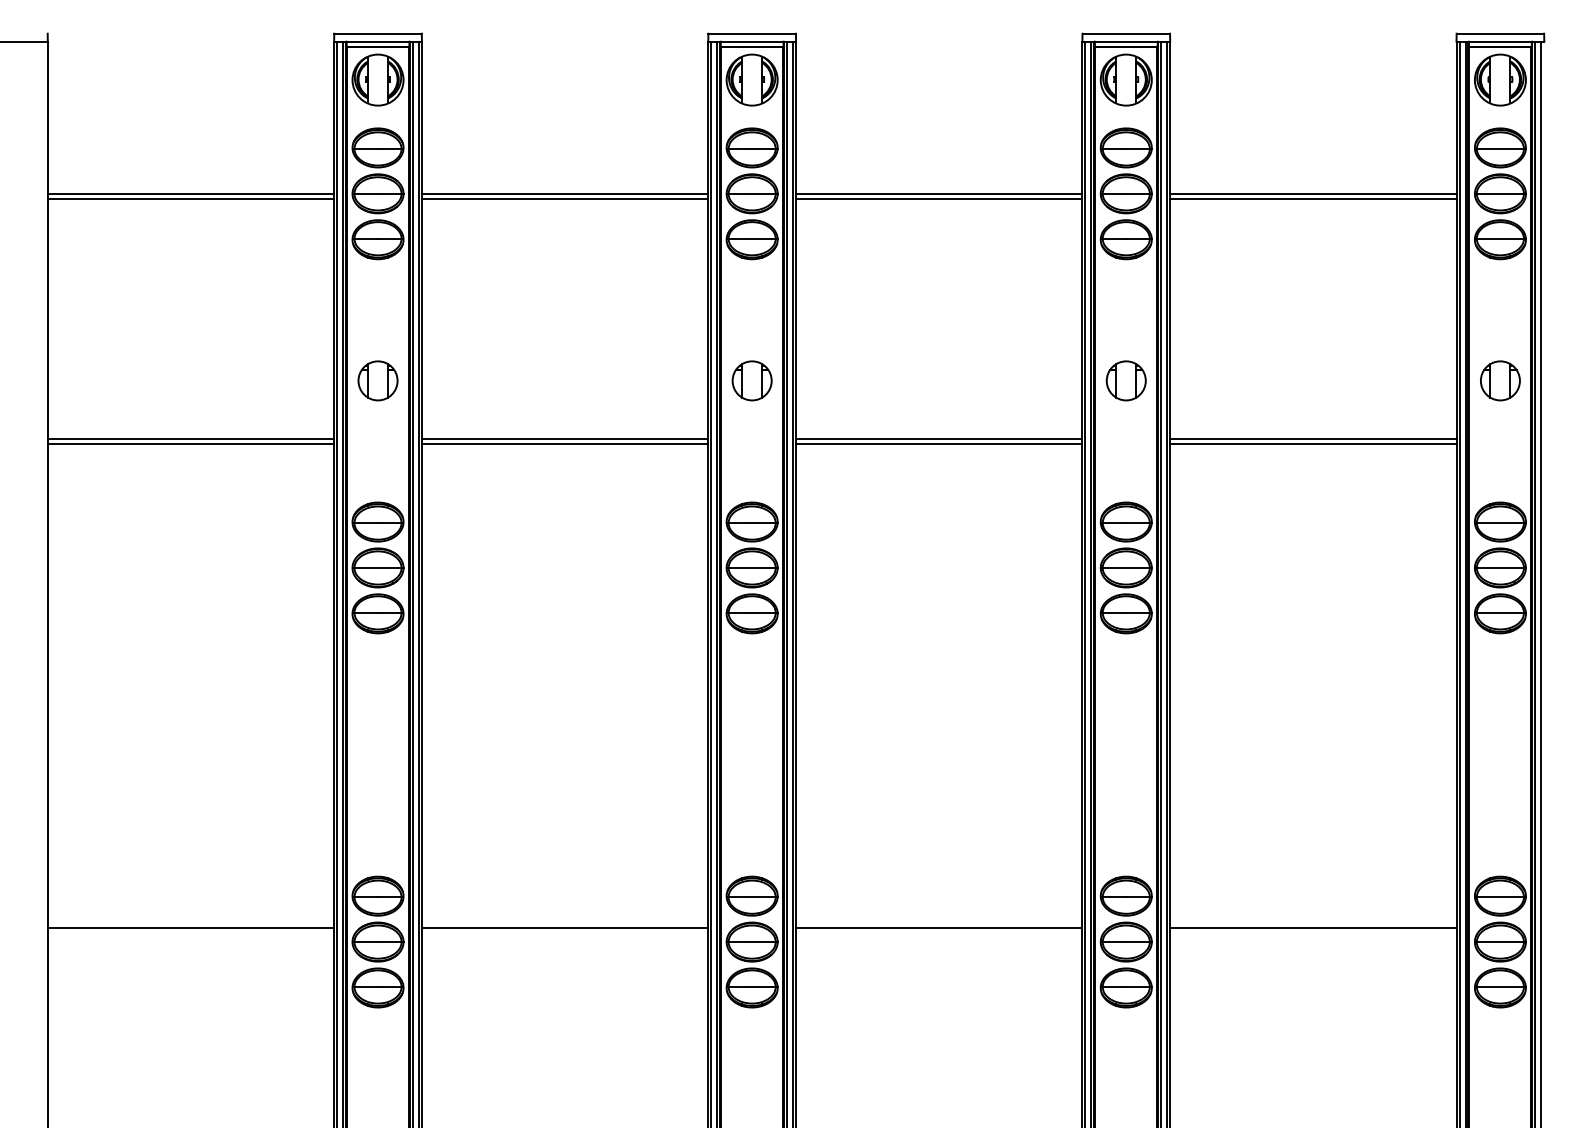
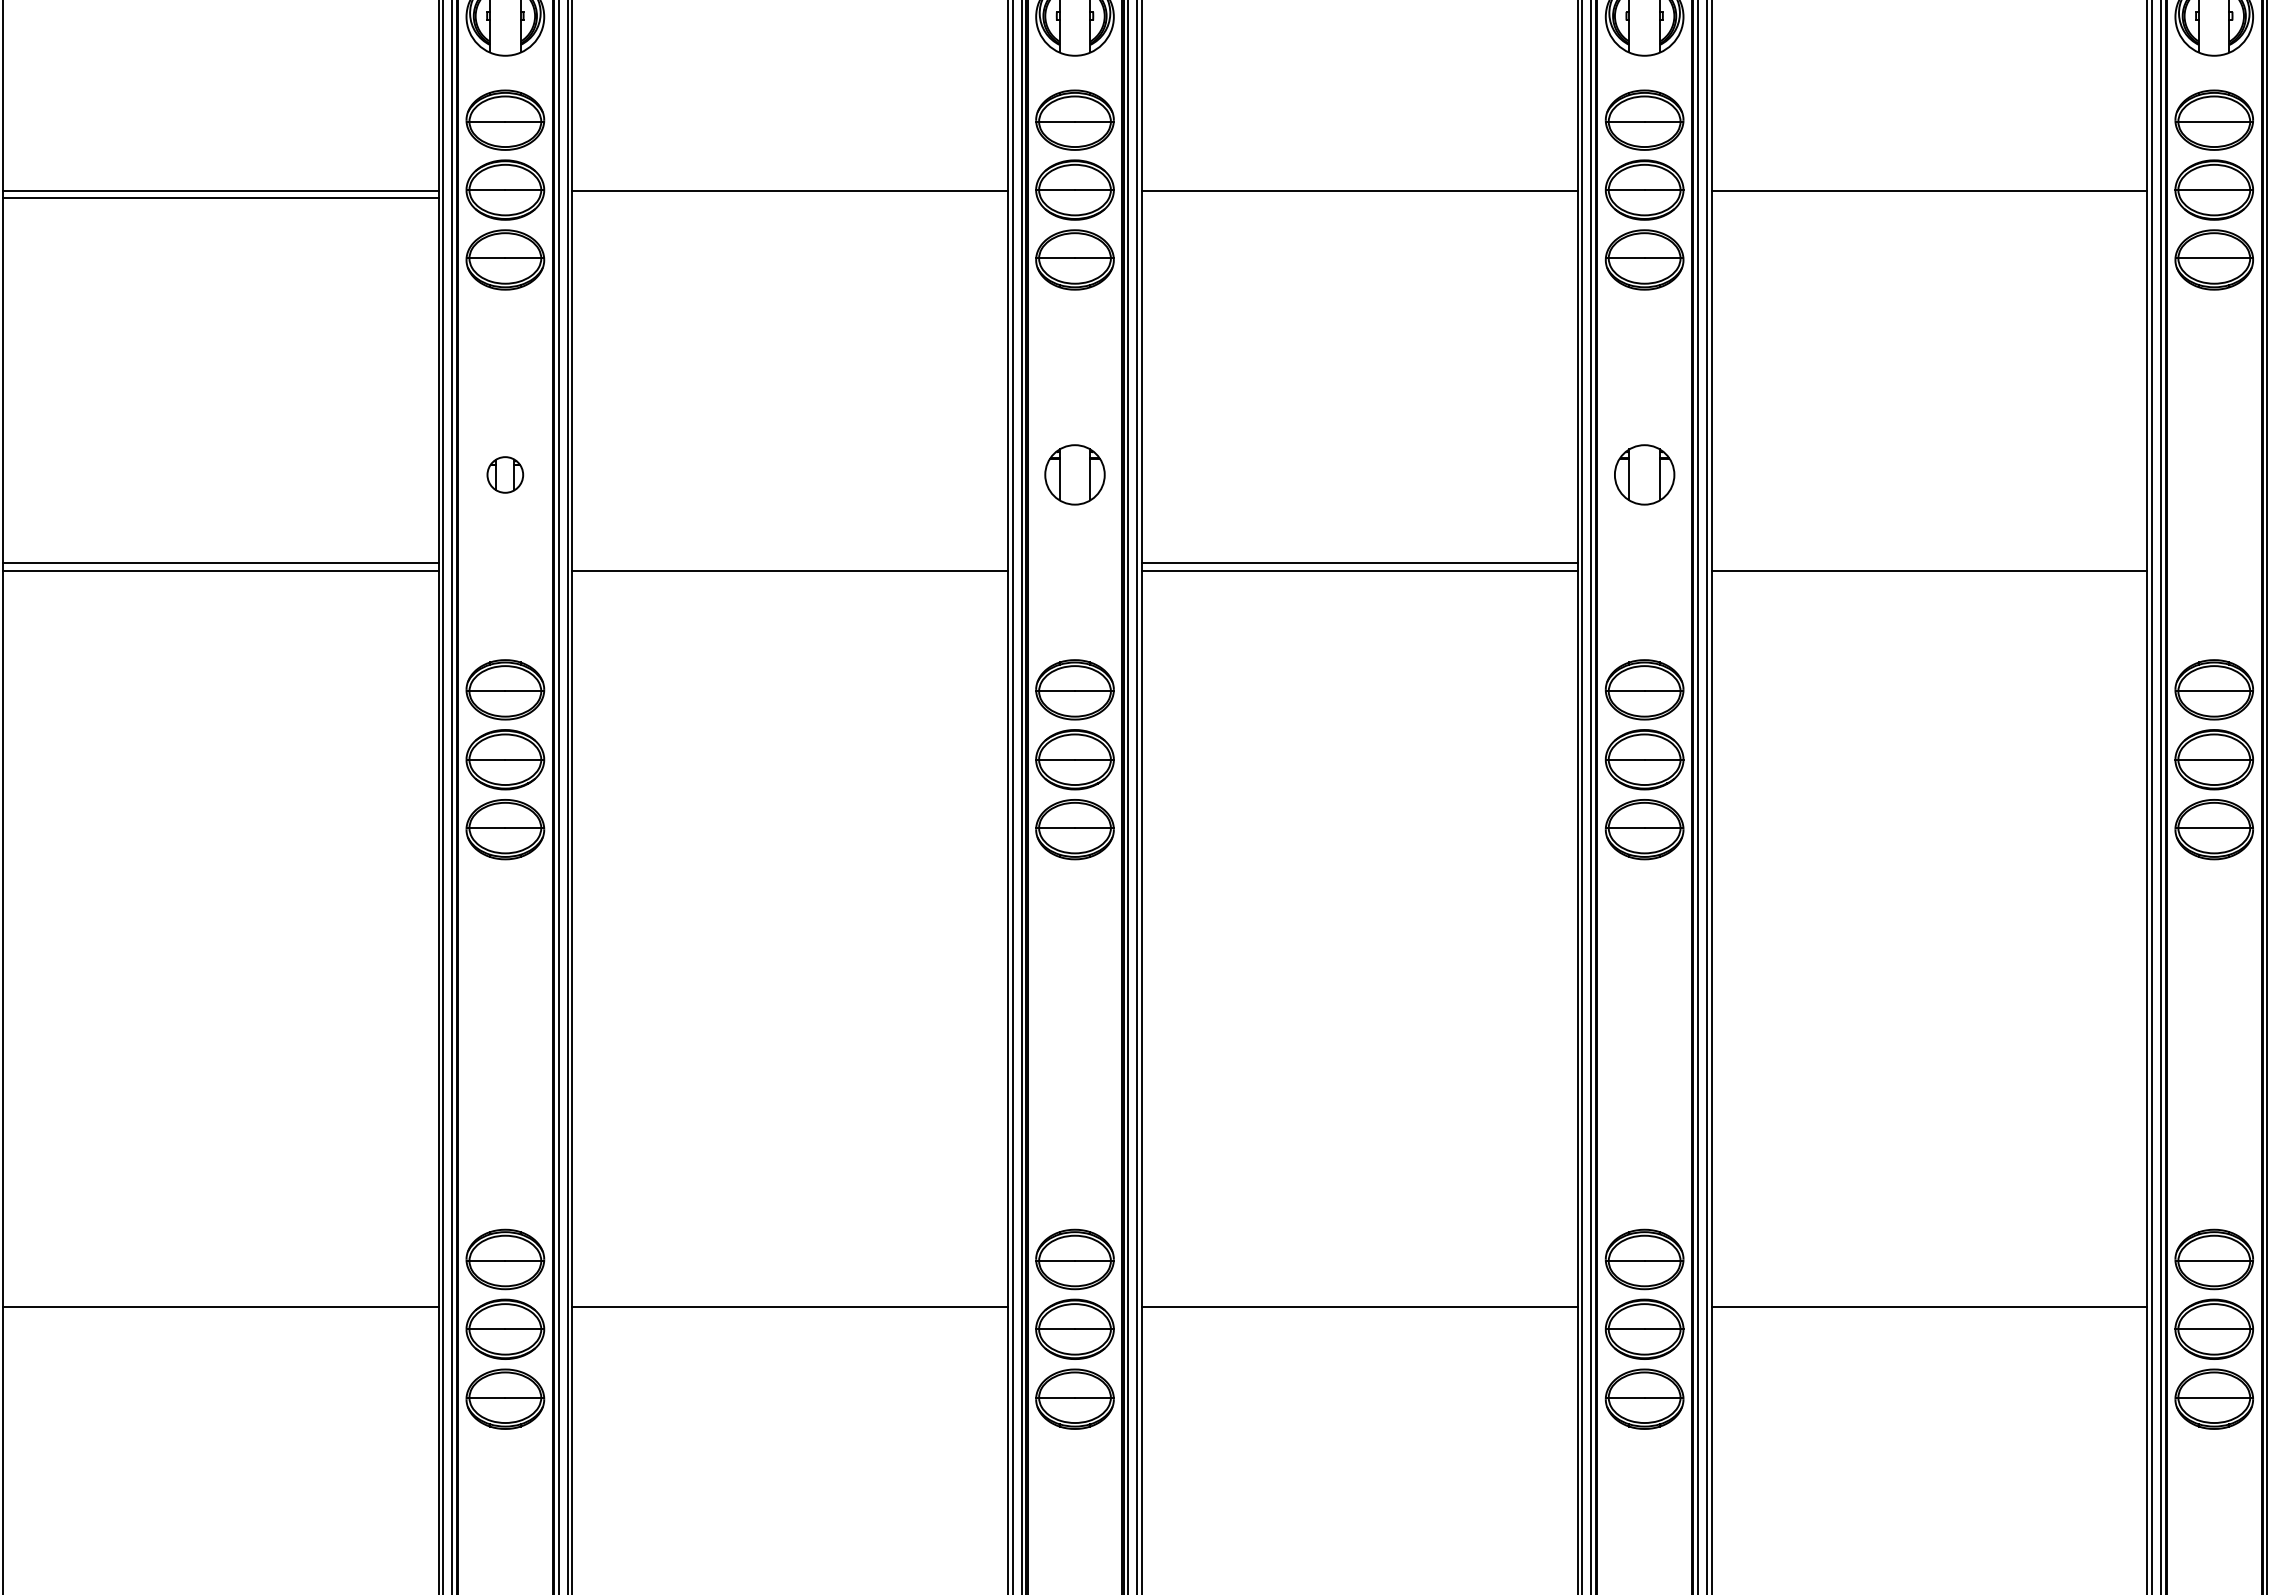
line: (564, 199) -> (789, 198), removed
line: (939, 199) -> (1360, 198), removed
line: (1313, 199) -> (1929, 198), removed
part: (377, 380) -> (504, 474), size x0.6
part: (1500, 380) -> (2214, 474), removed
line: (564, 438) -> (789, 562), removed
line: (1313, 438) -> (1929, 562), removed

